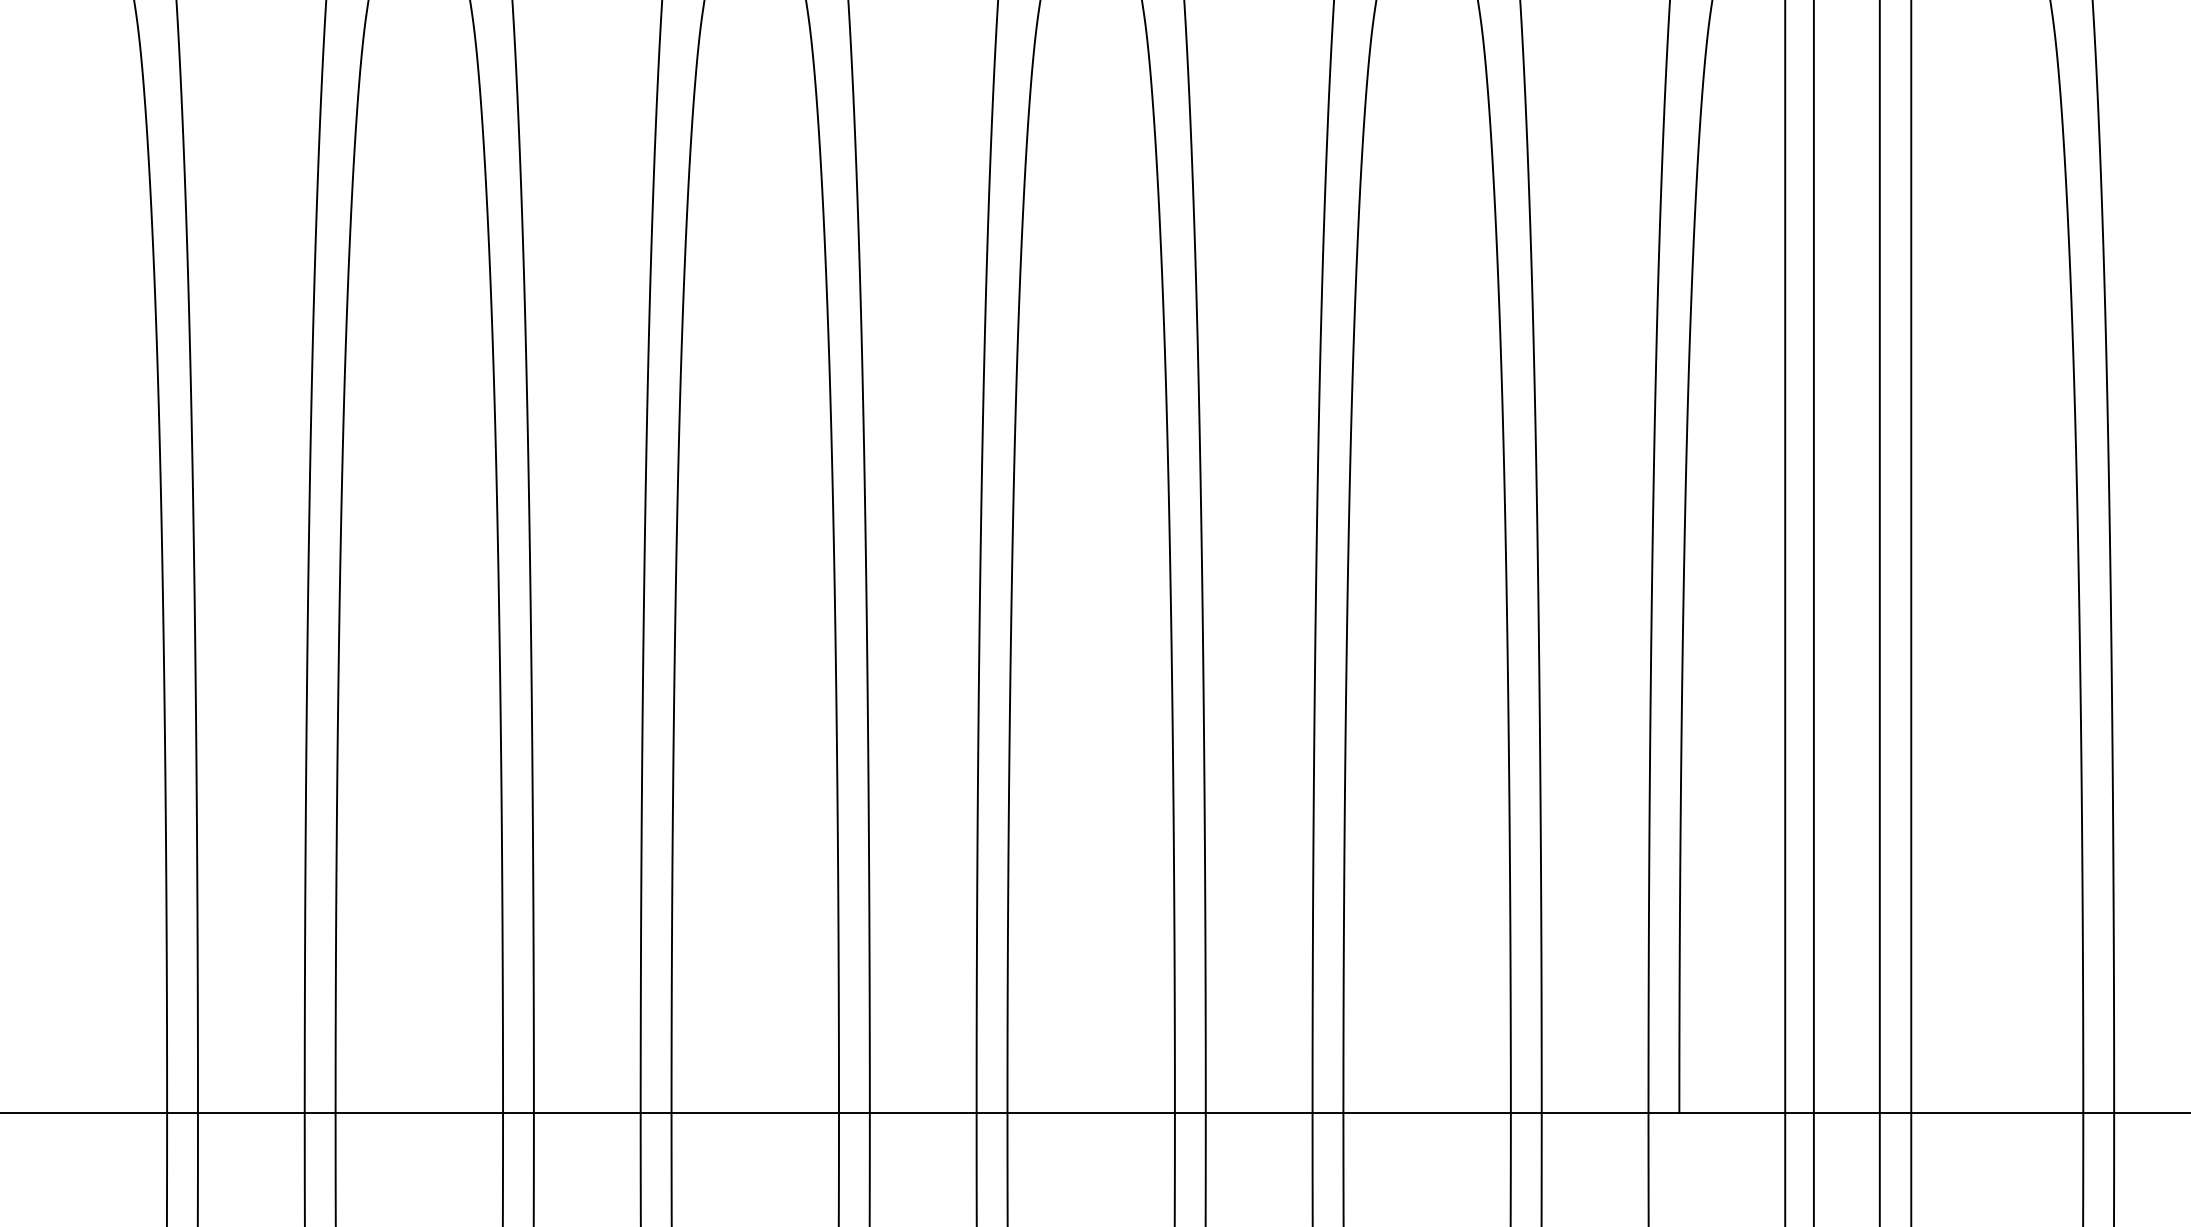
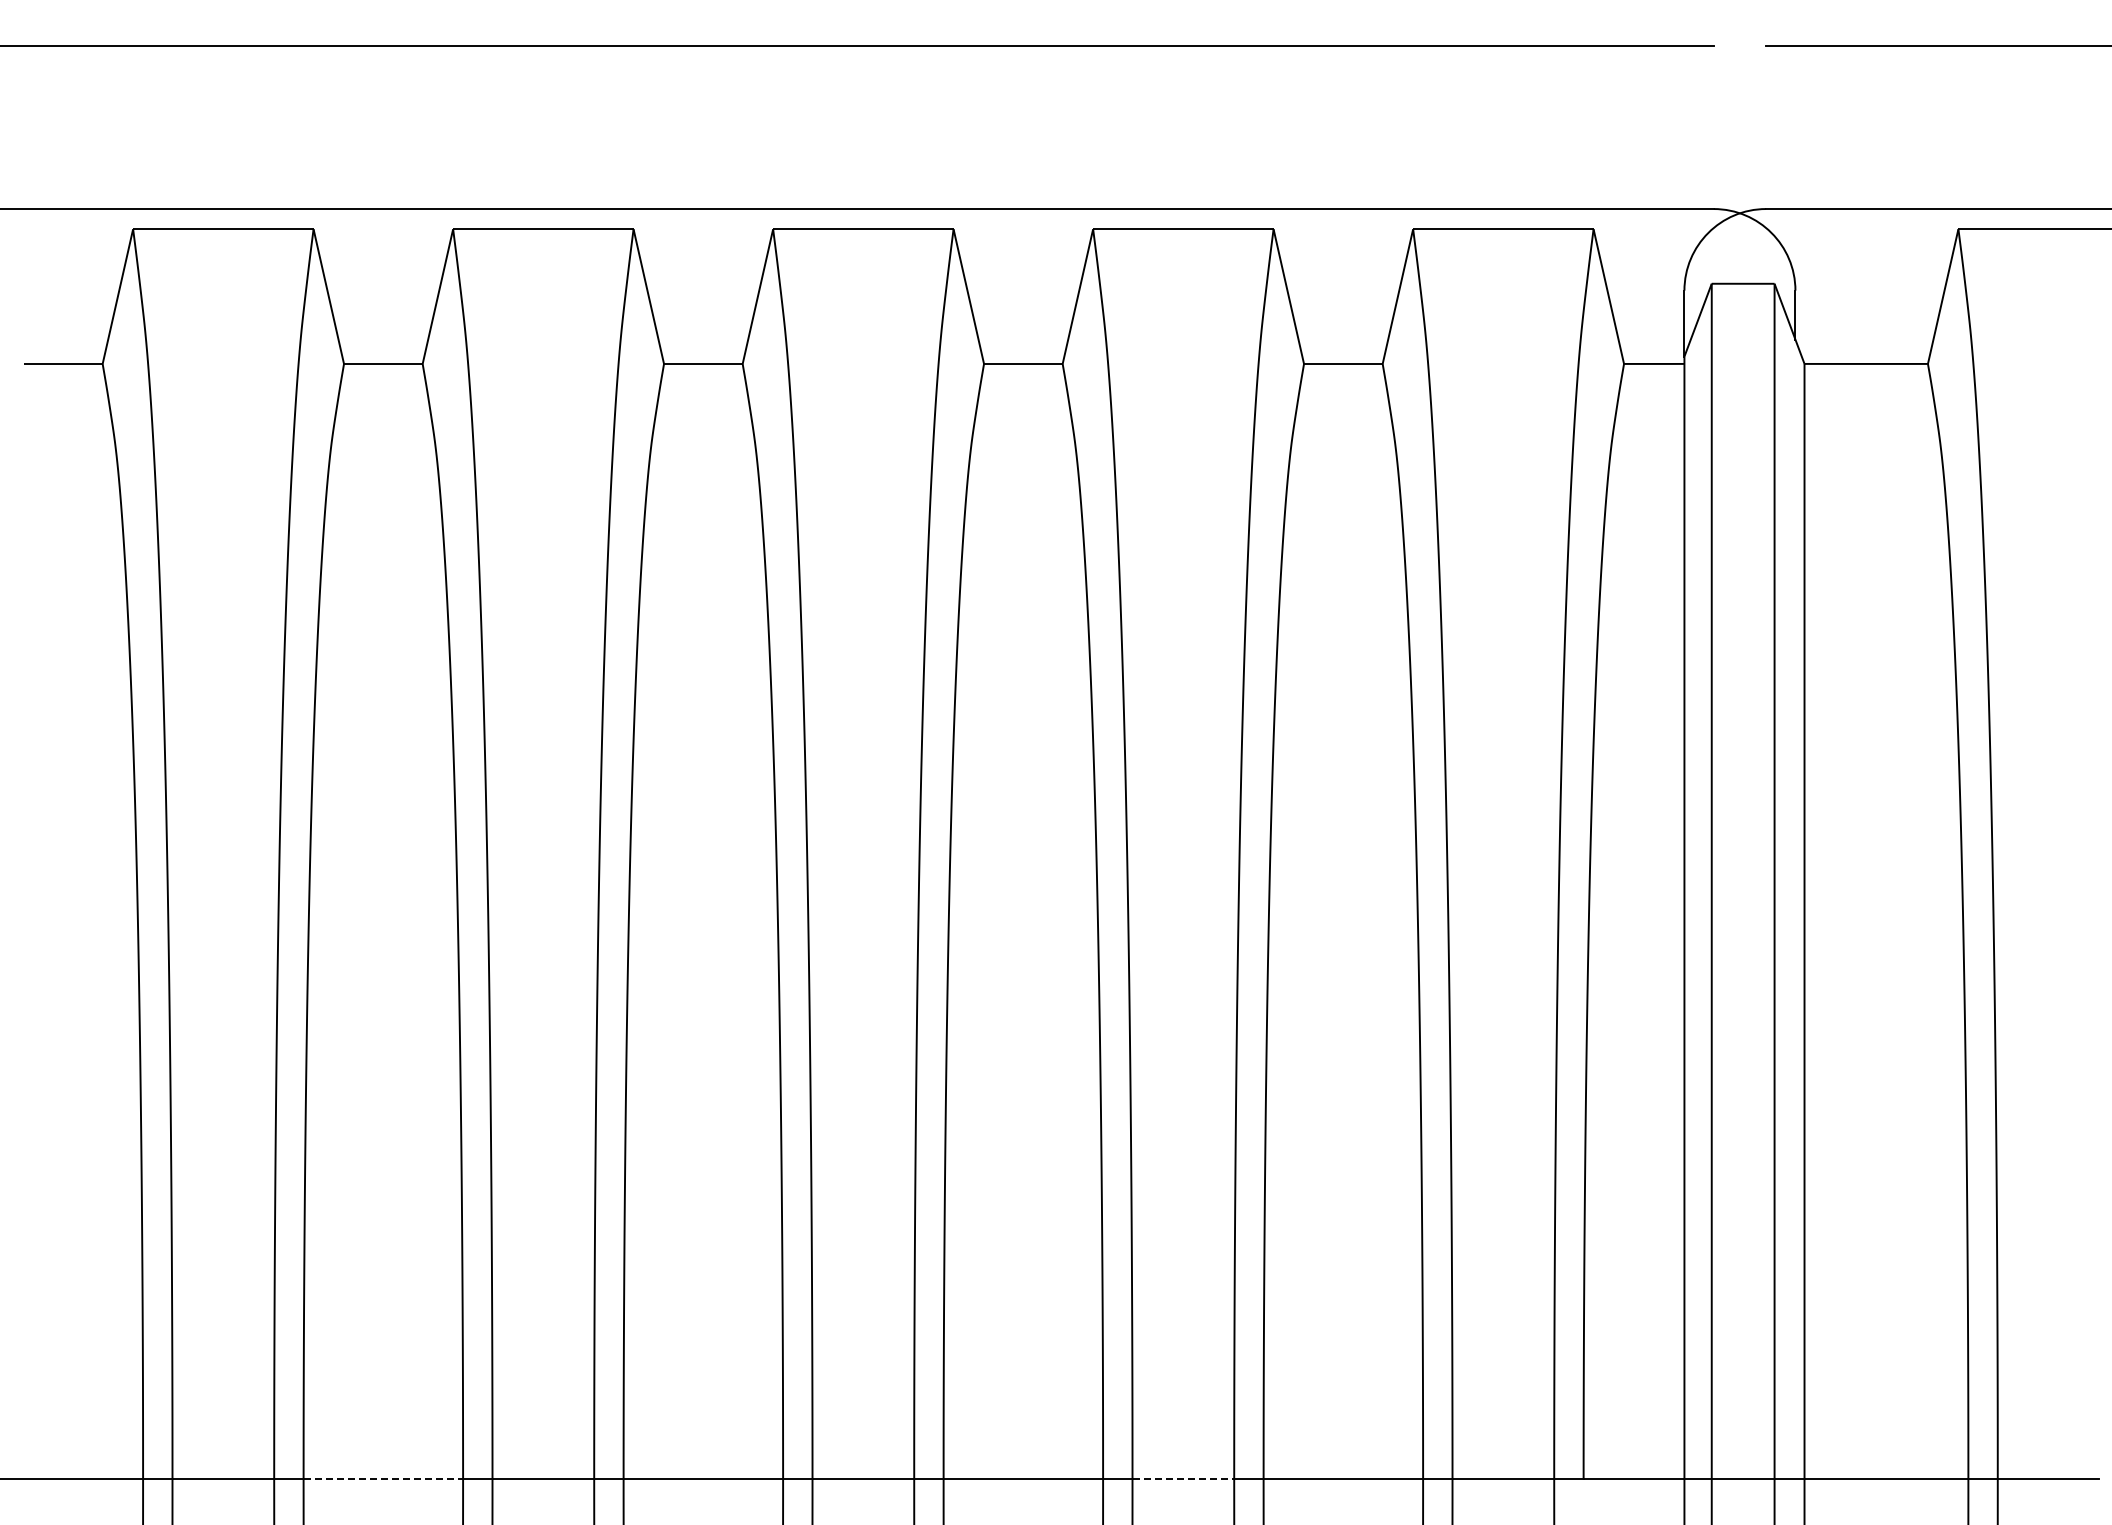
line: (419, 1113) -> (383, 1479), solid -> dashed
line: (1259, 1113) -> (1183, 1479), solid -> dashed

